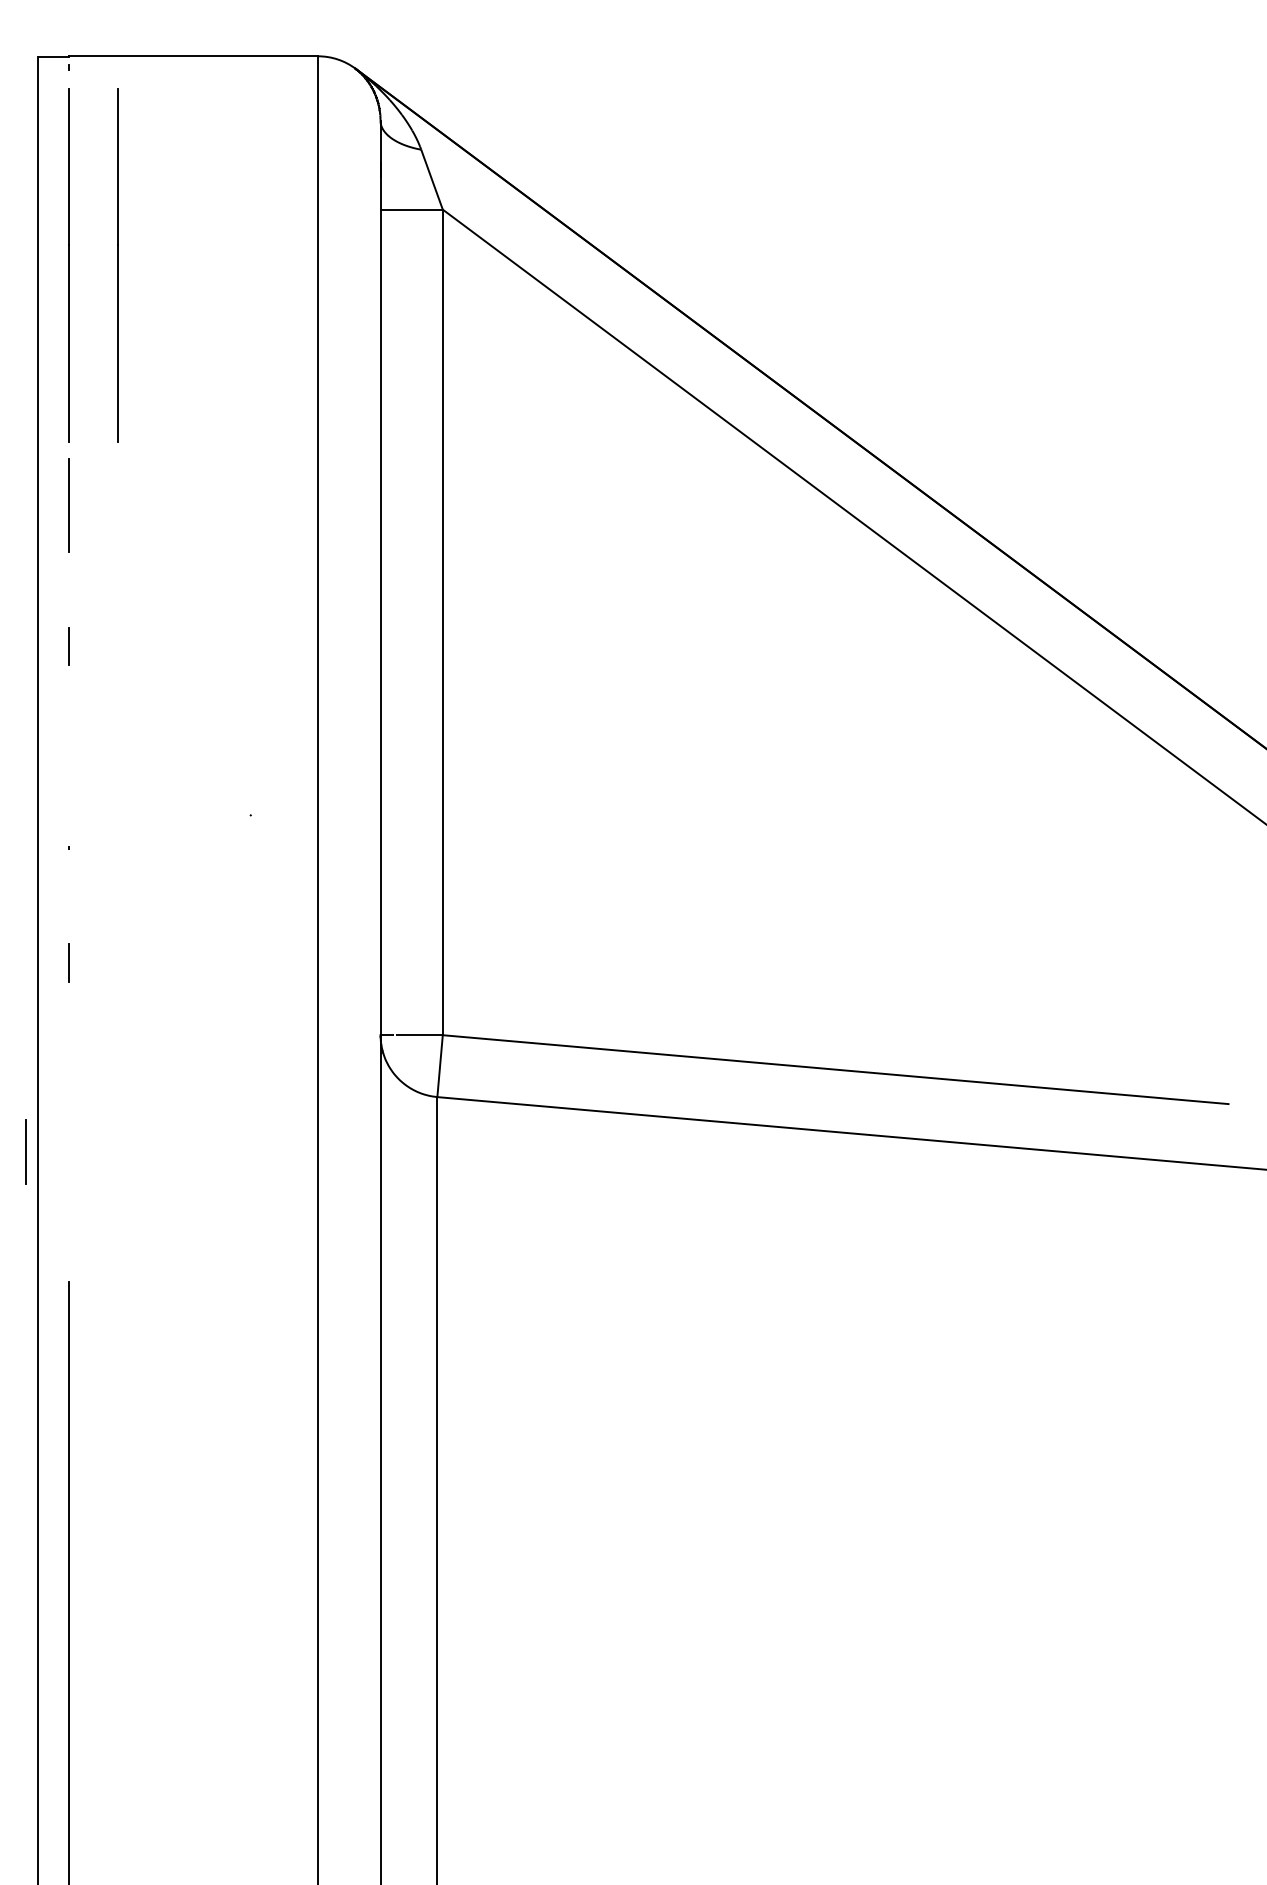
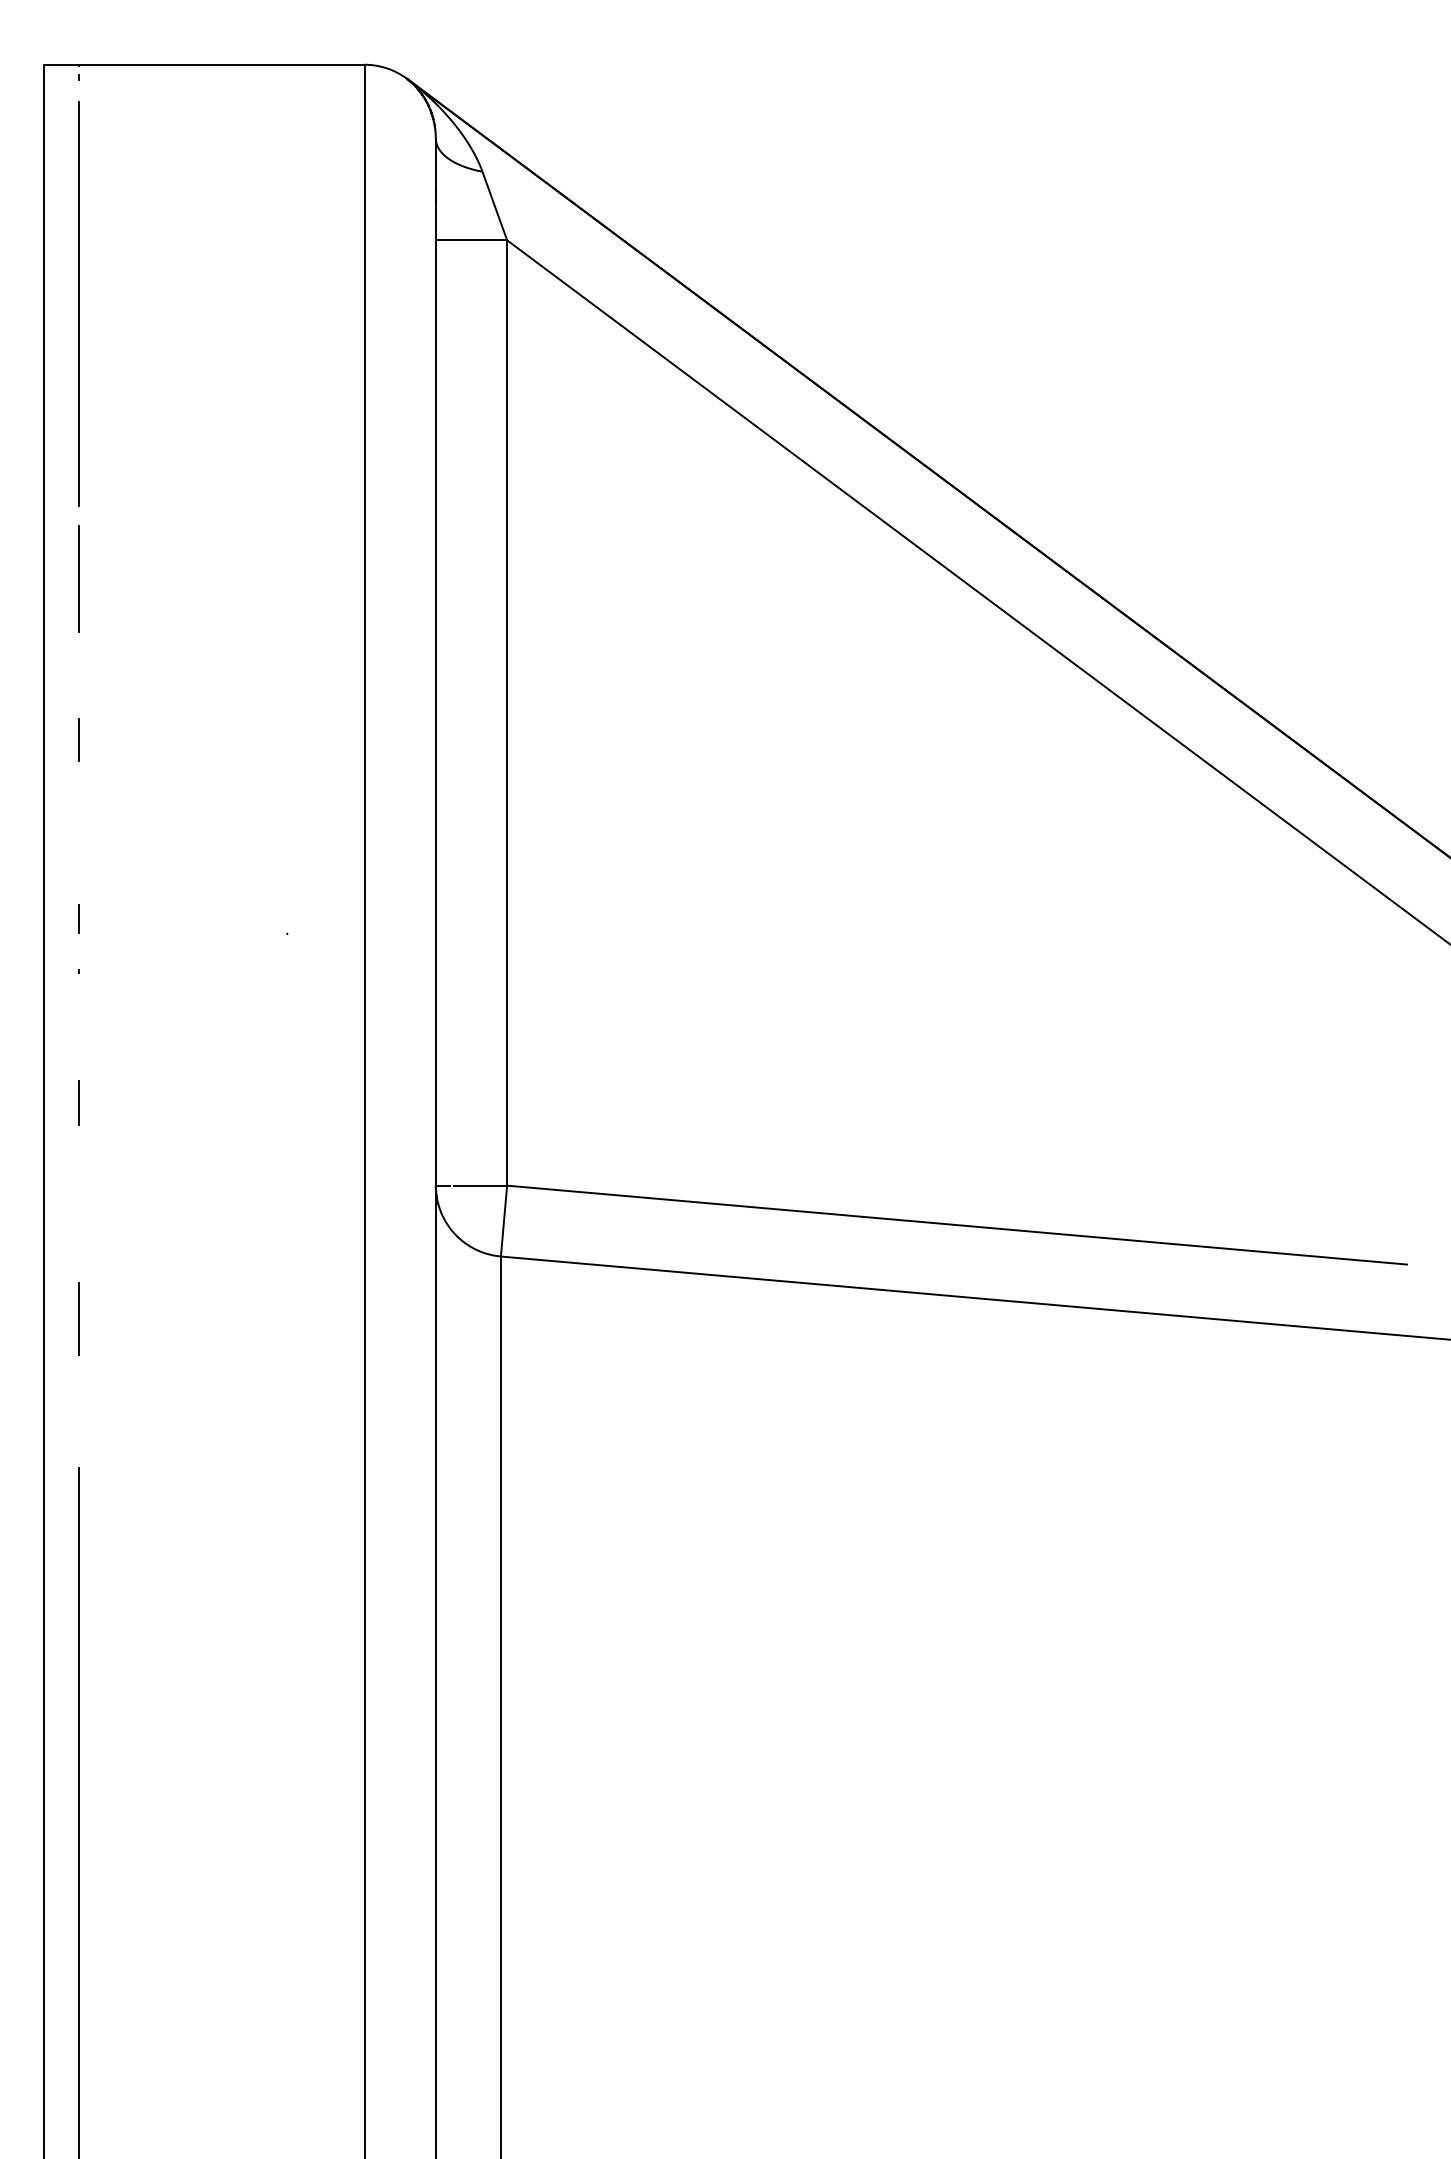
line: (117, 264) -> (134, 303), removed
line: (69, 802) -> (79, 919), added
line: (25, 1151) -> (78, 1318), moved

